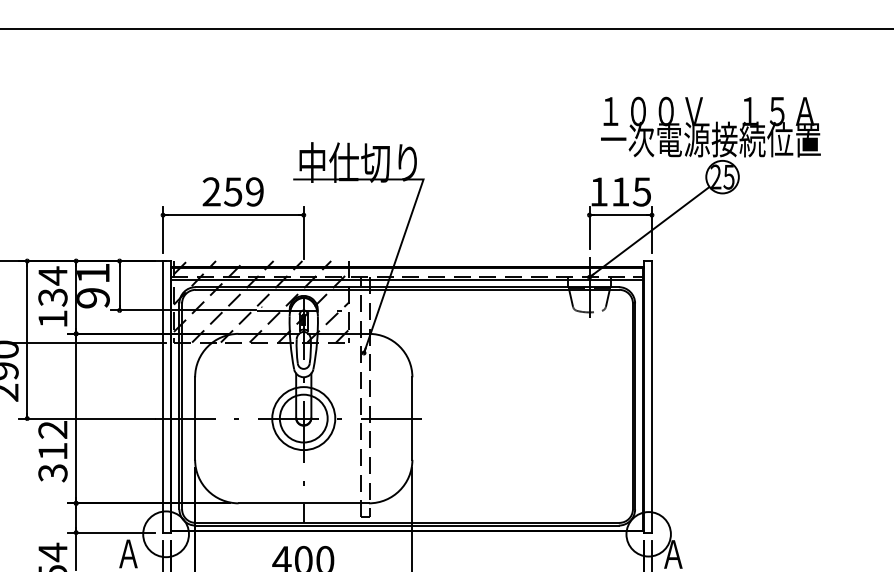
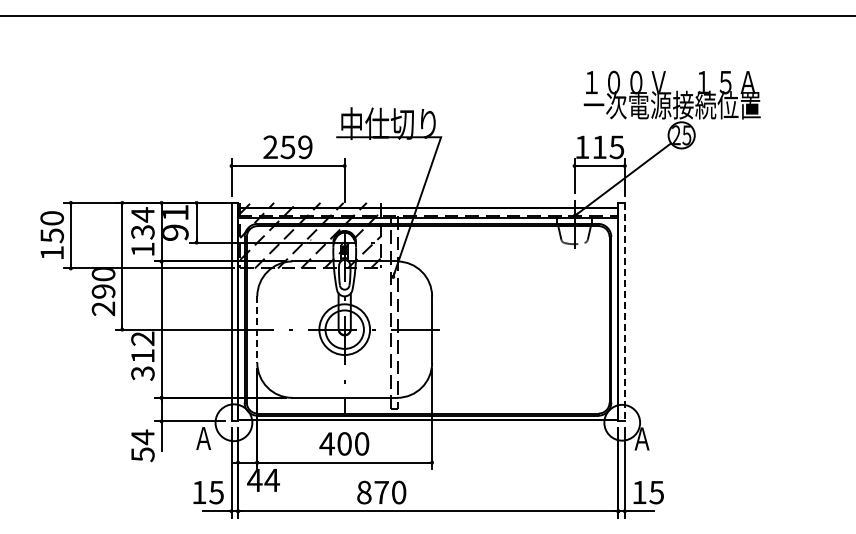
line: (651, 397) -> (624, 312), solid -> dashed
line: (195, 419) -> (257, 330), solid -> dashed

